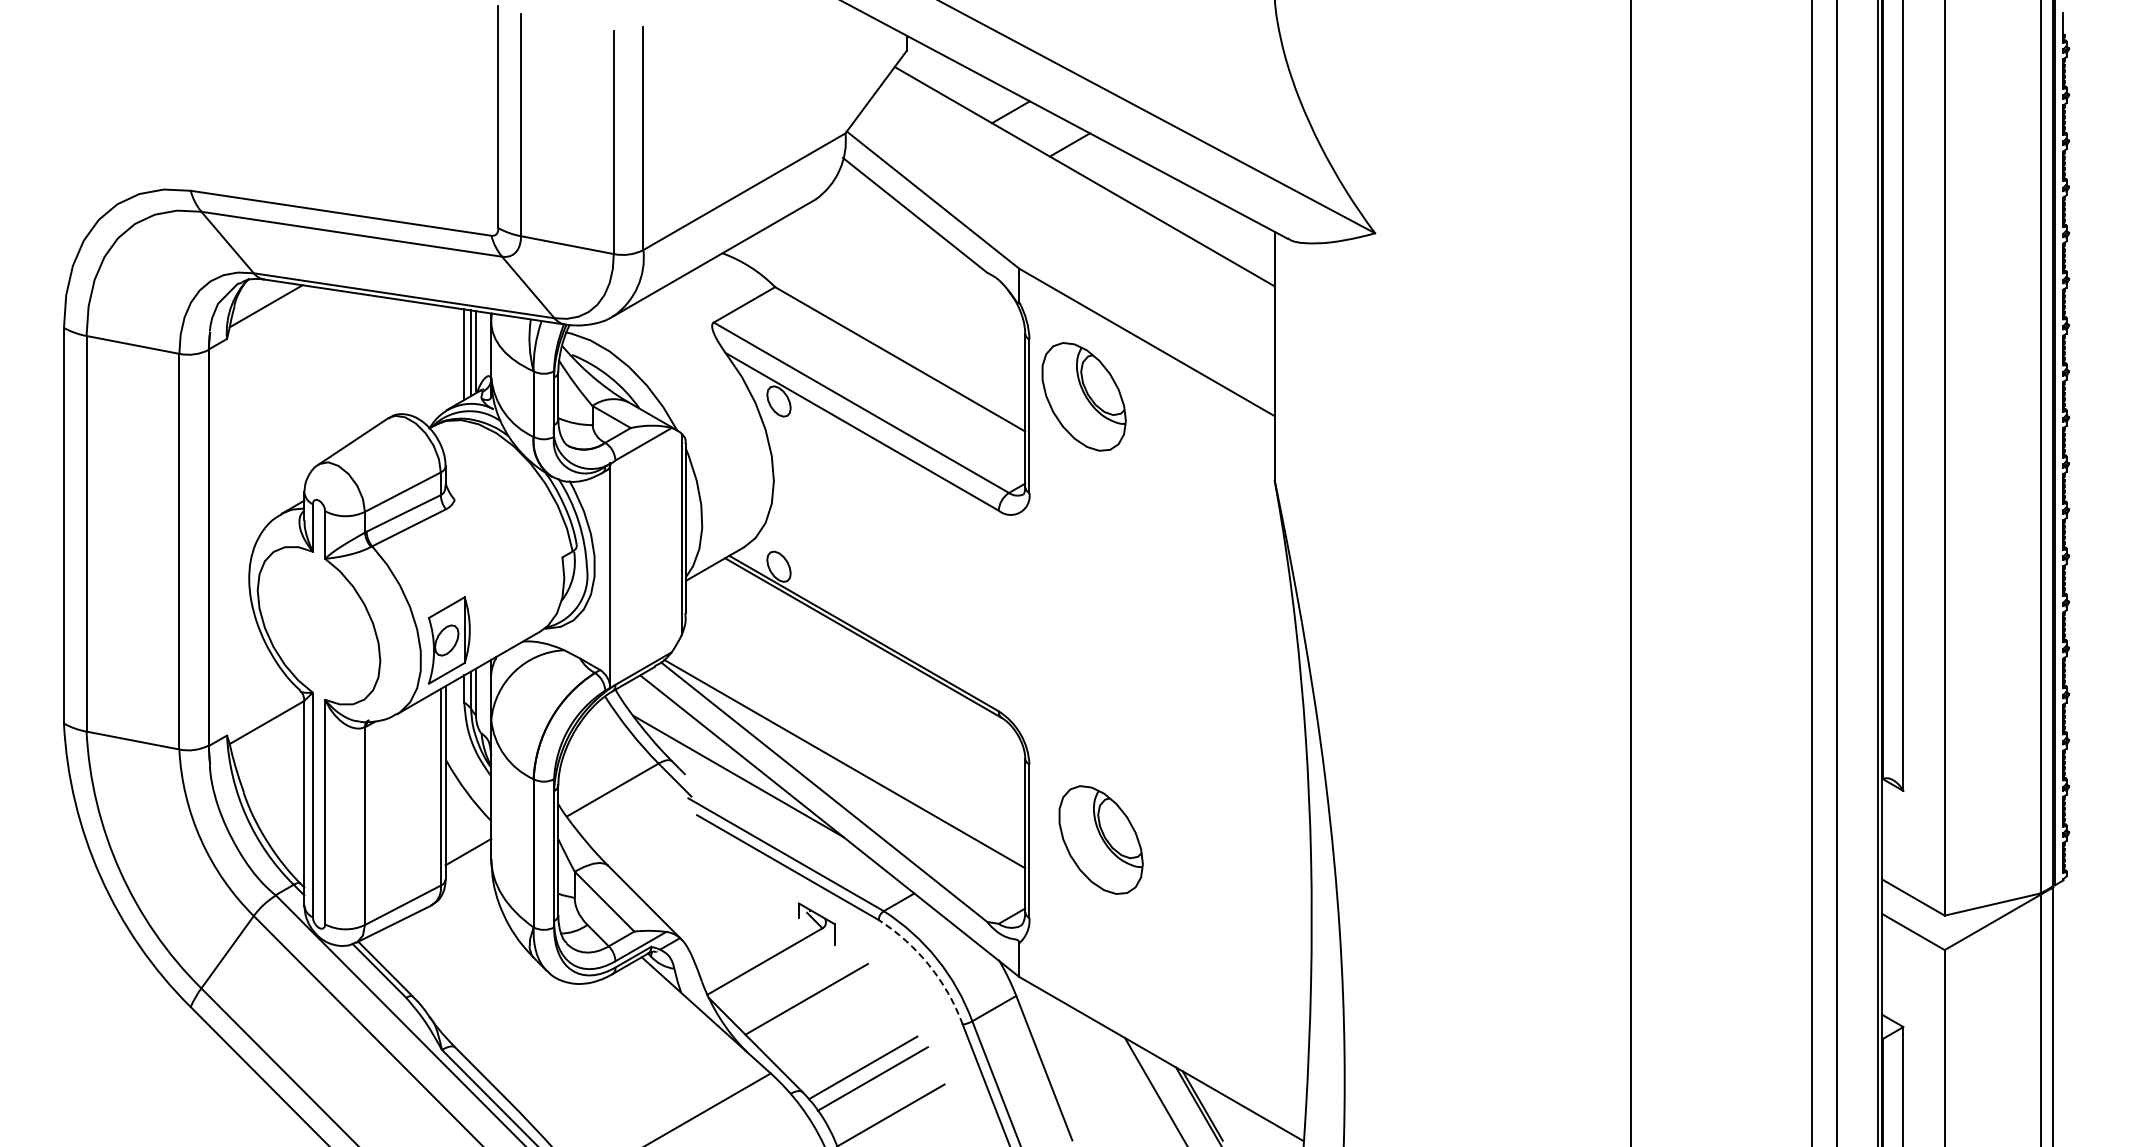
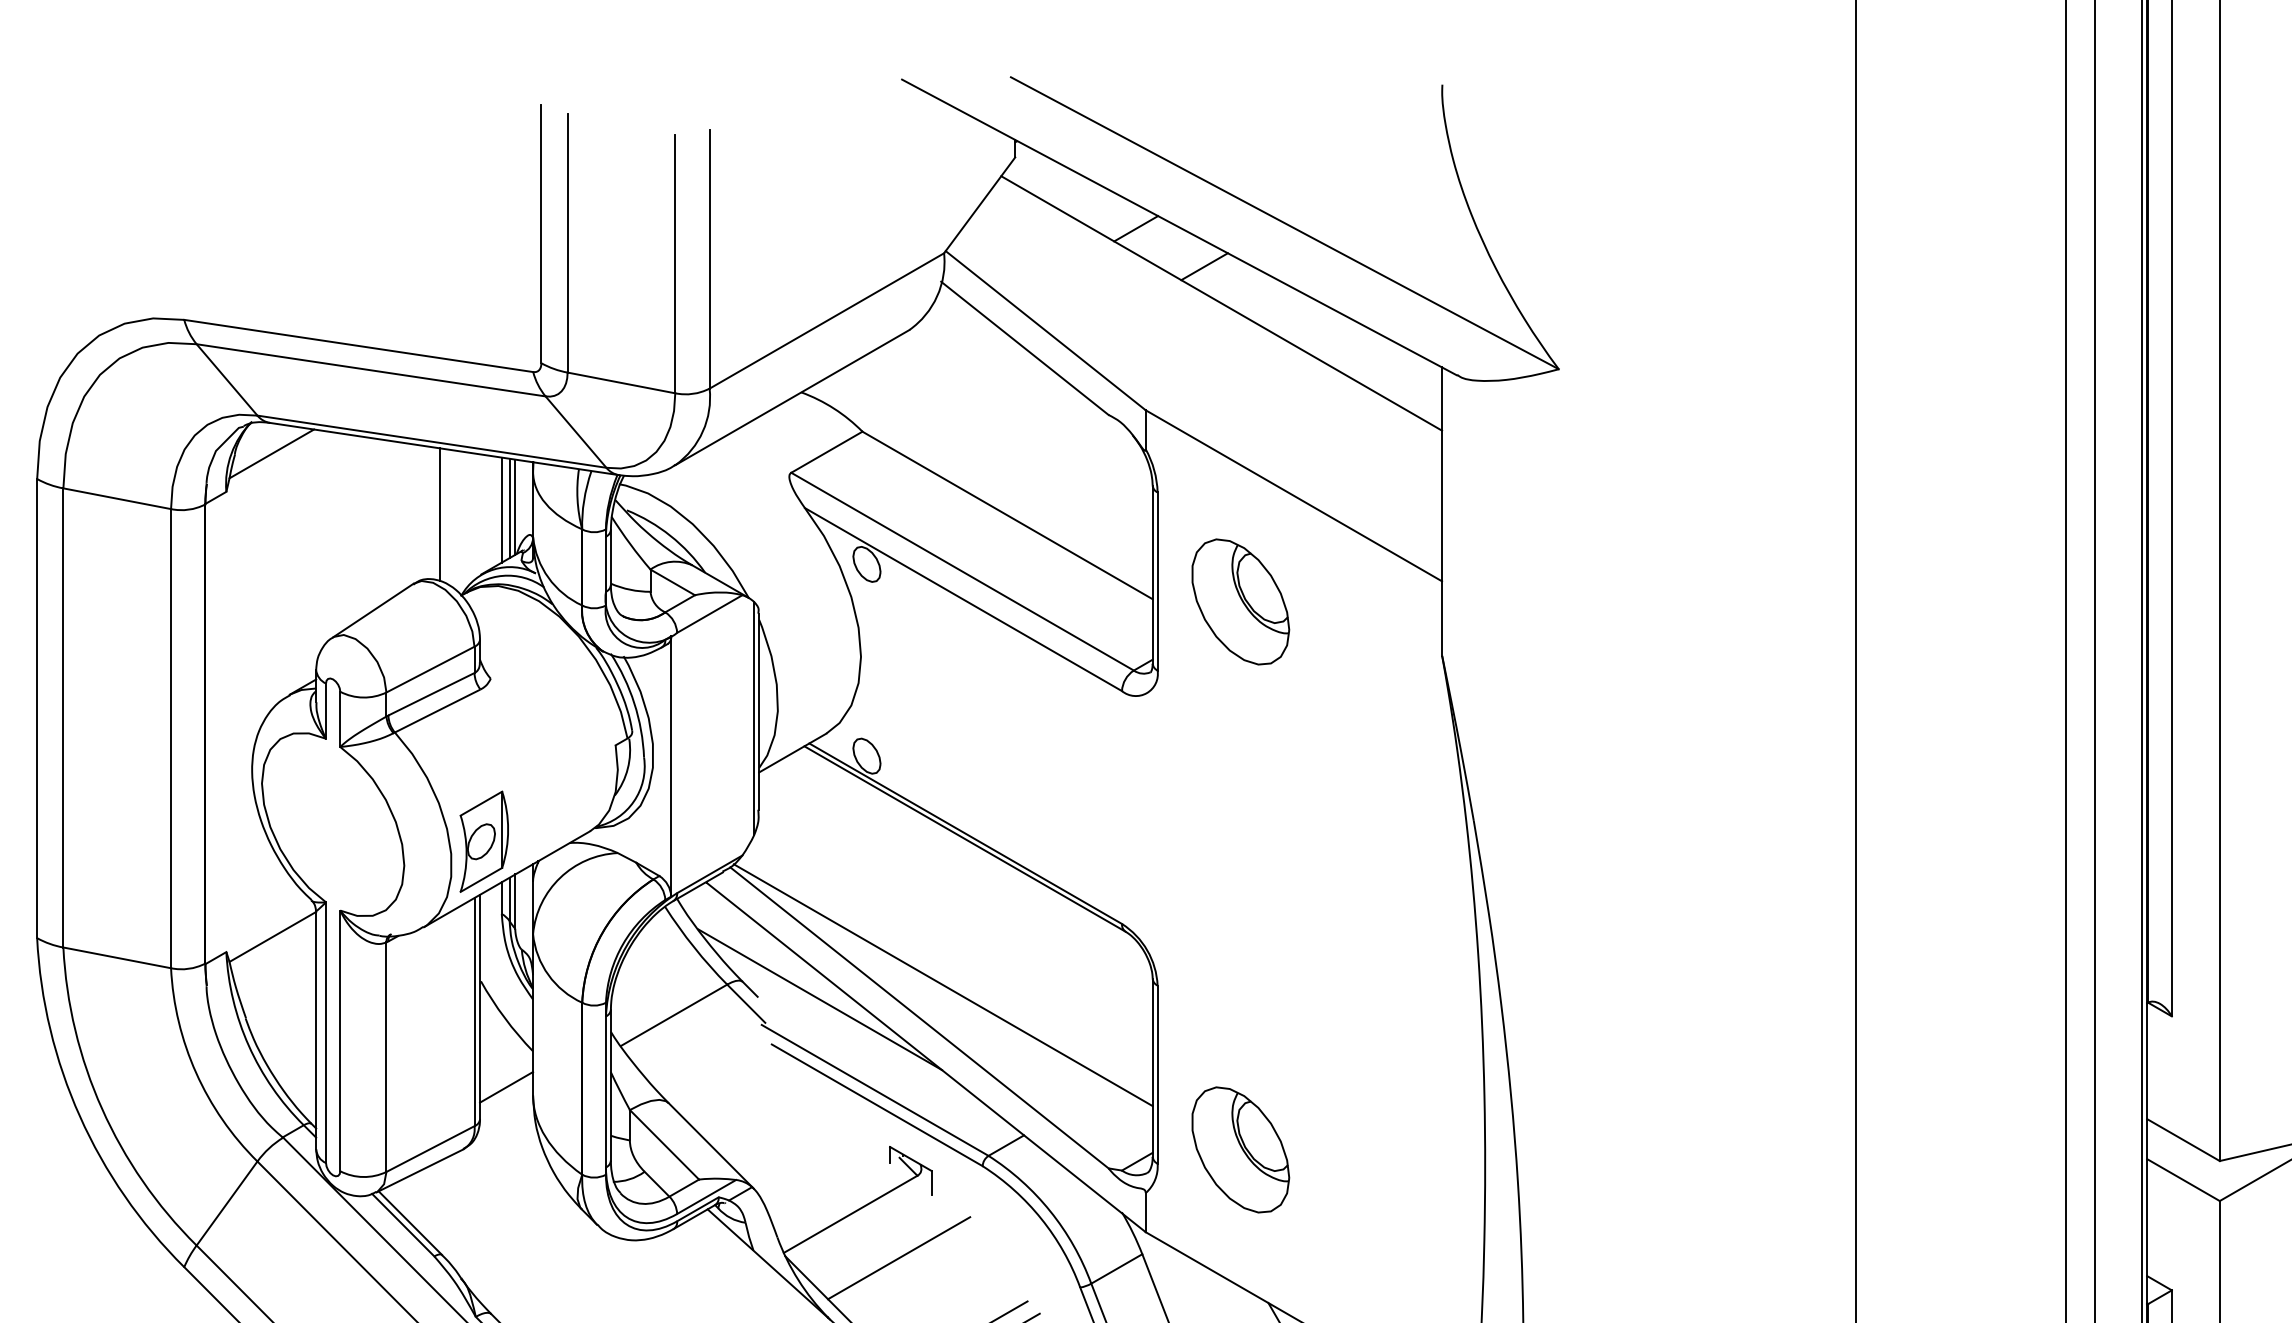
line: (411, 358) -> (440, 514), added
part: (1083, 396) -> (1240, 601), moved
part: (1100, 839) -> (1240, 1149), moved
arc: (929, 965) -> (1041, 1218), dashed -> solid

